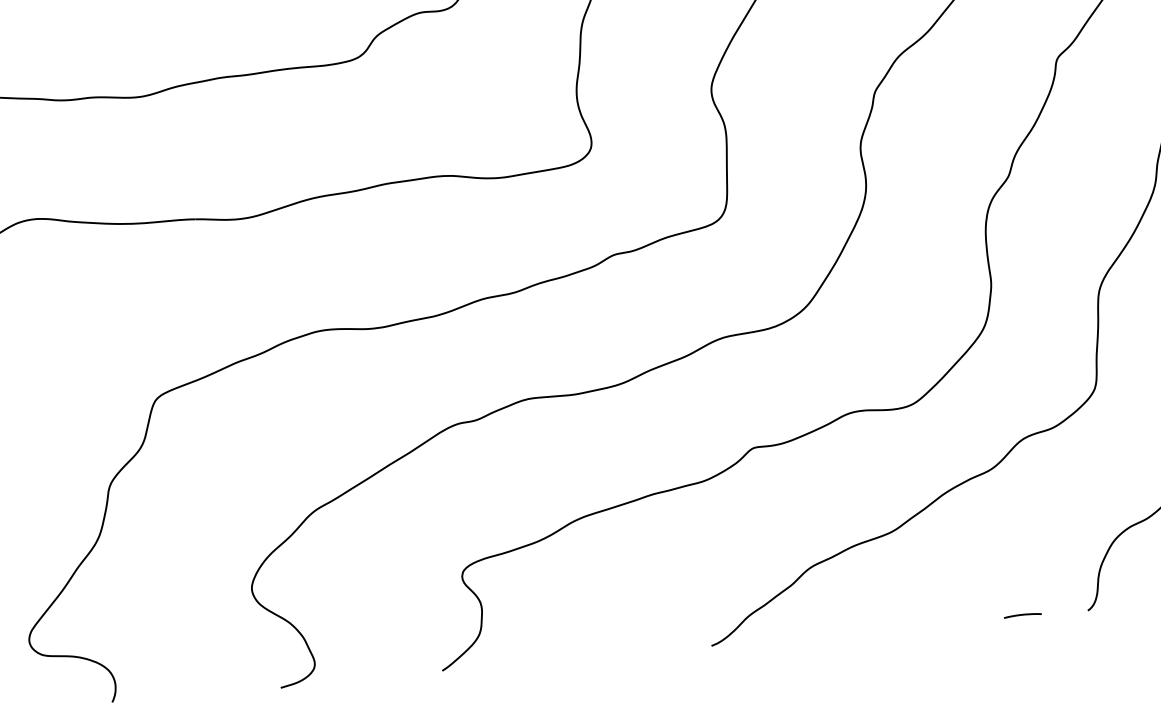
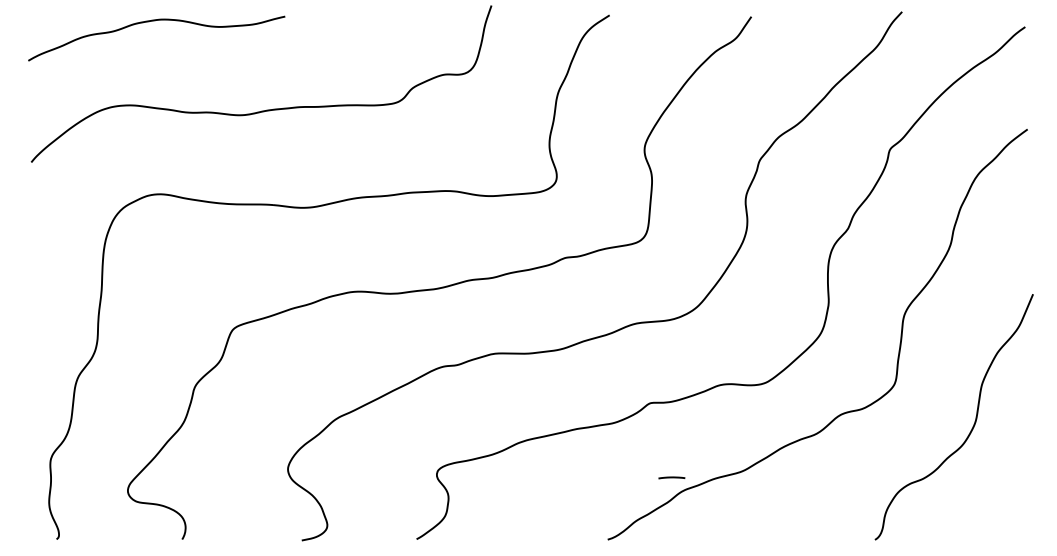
line: (1022, 614) -> (671, 477), moved

